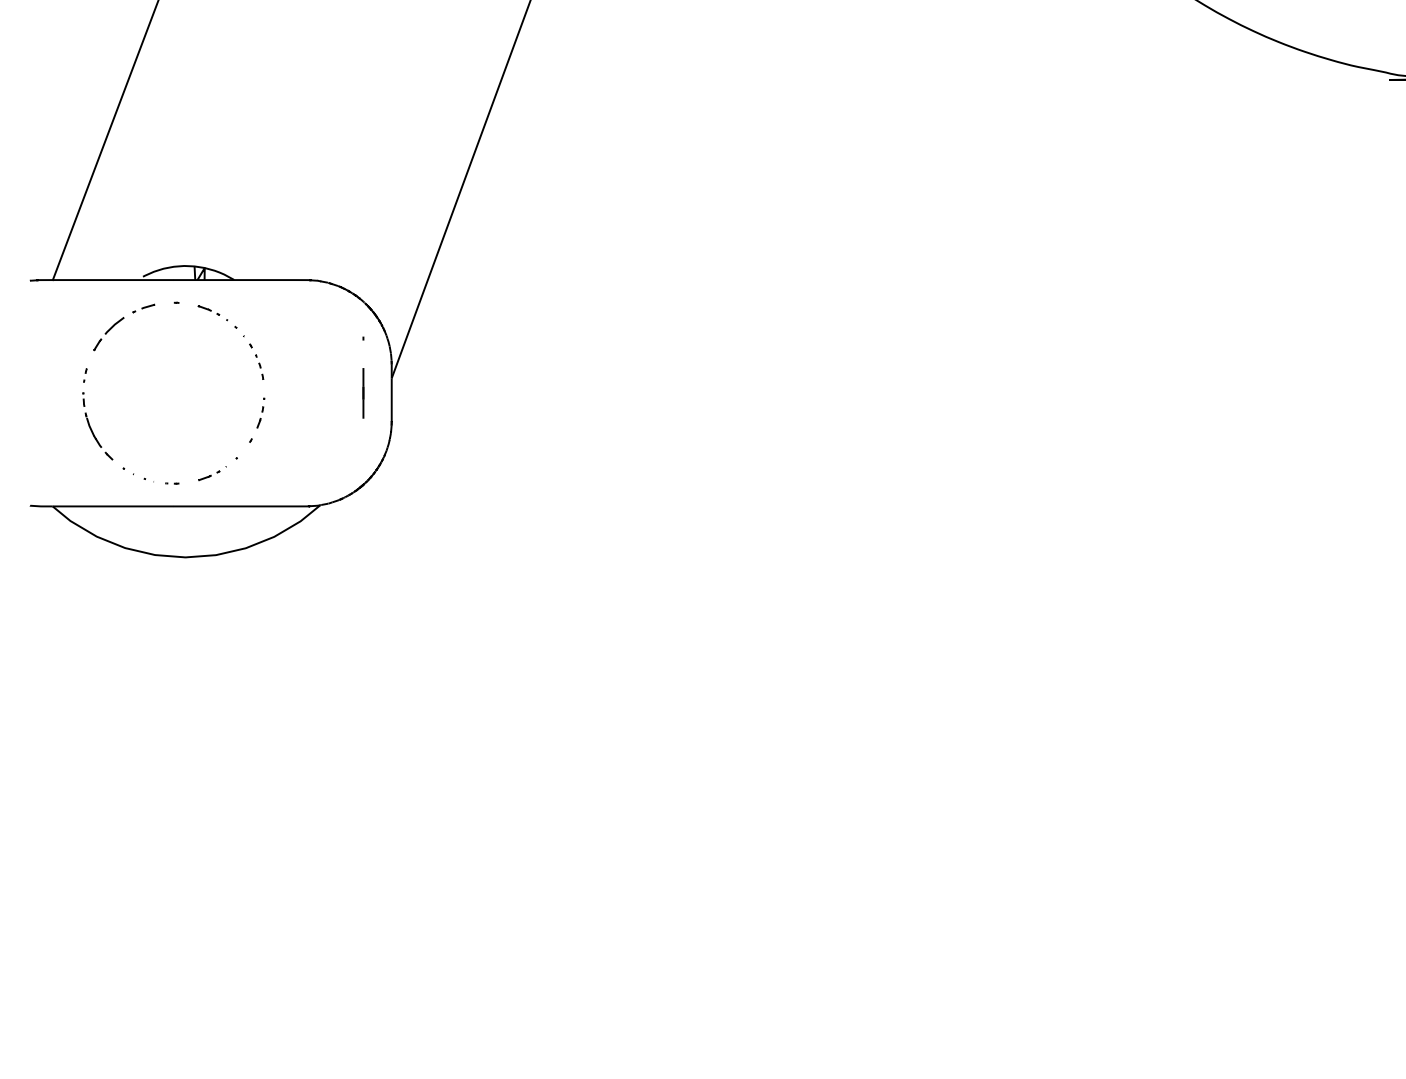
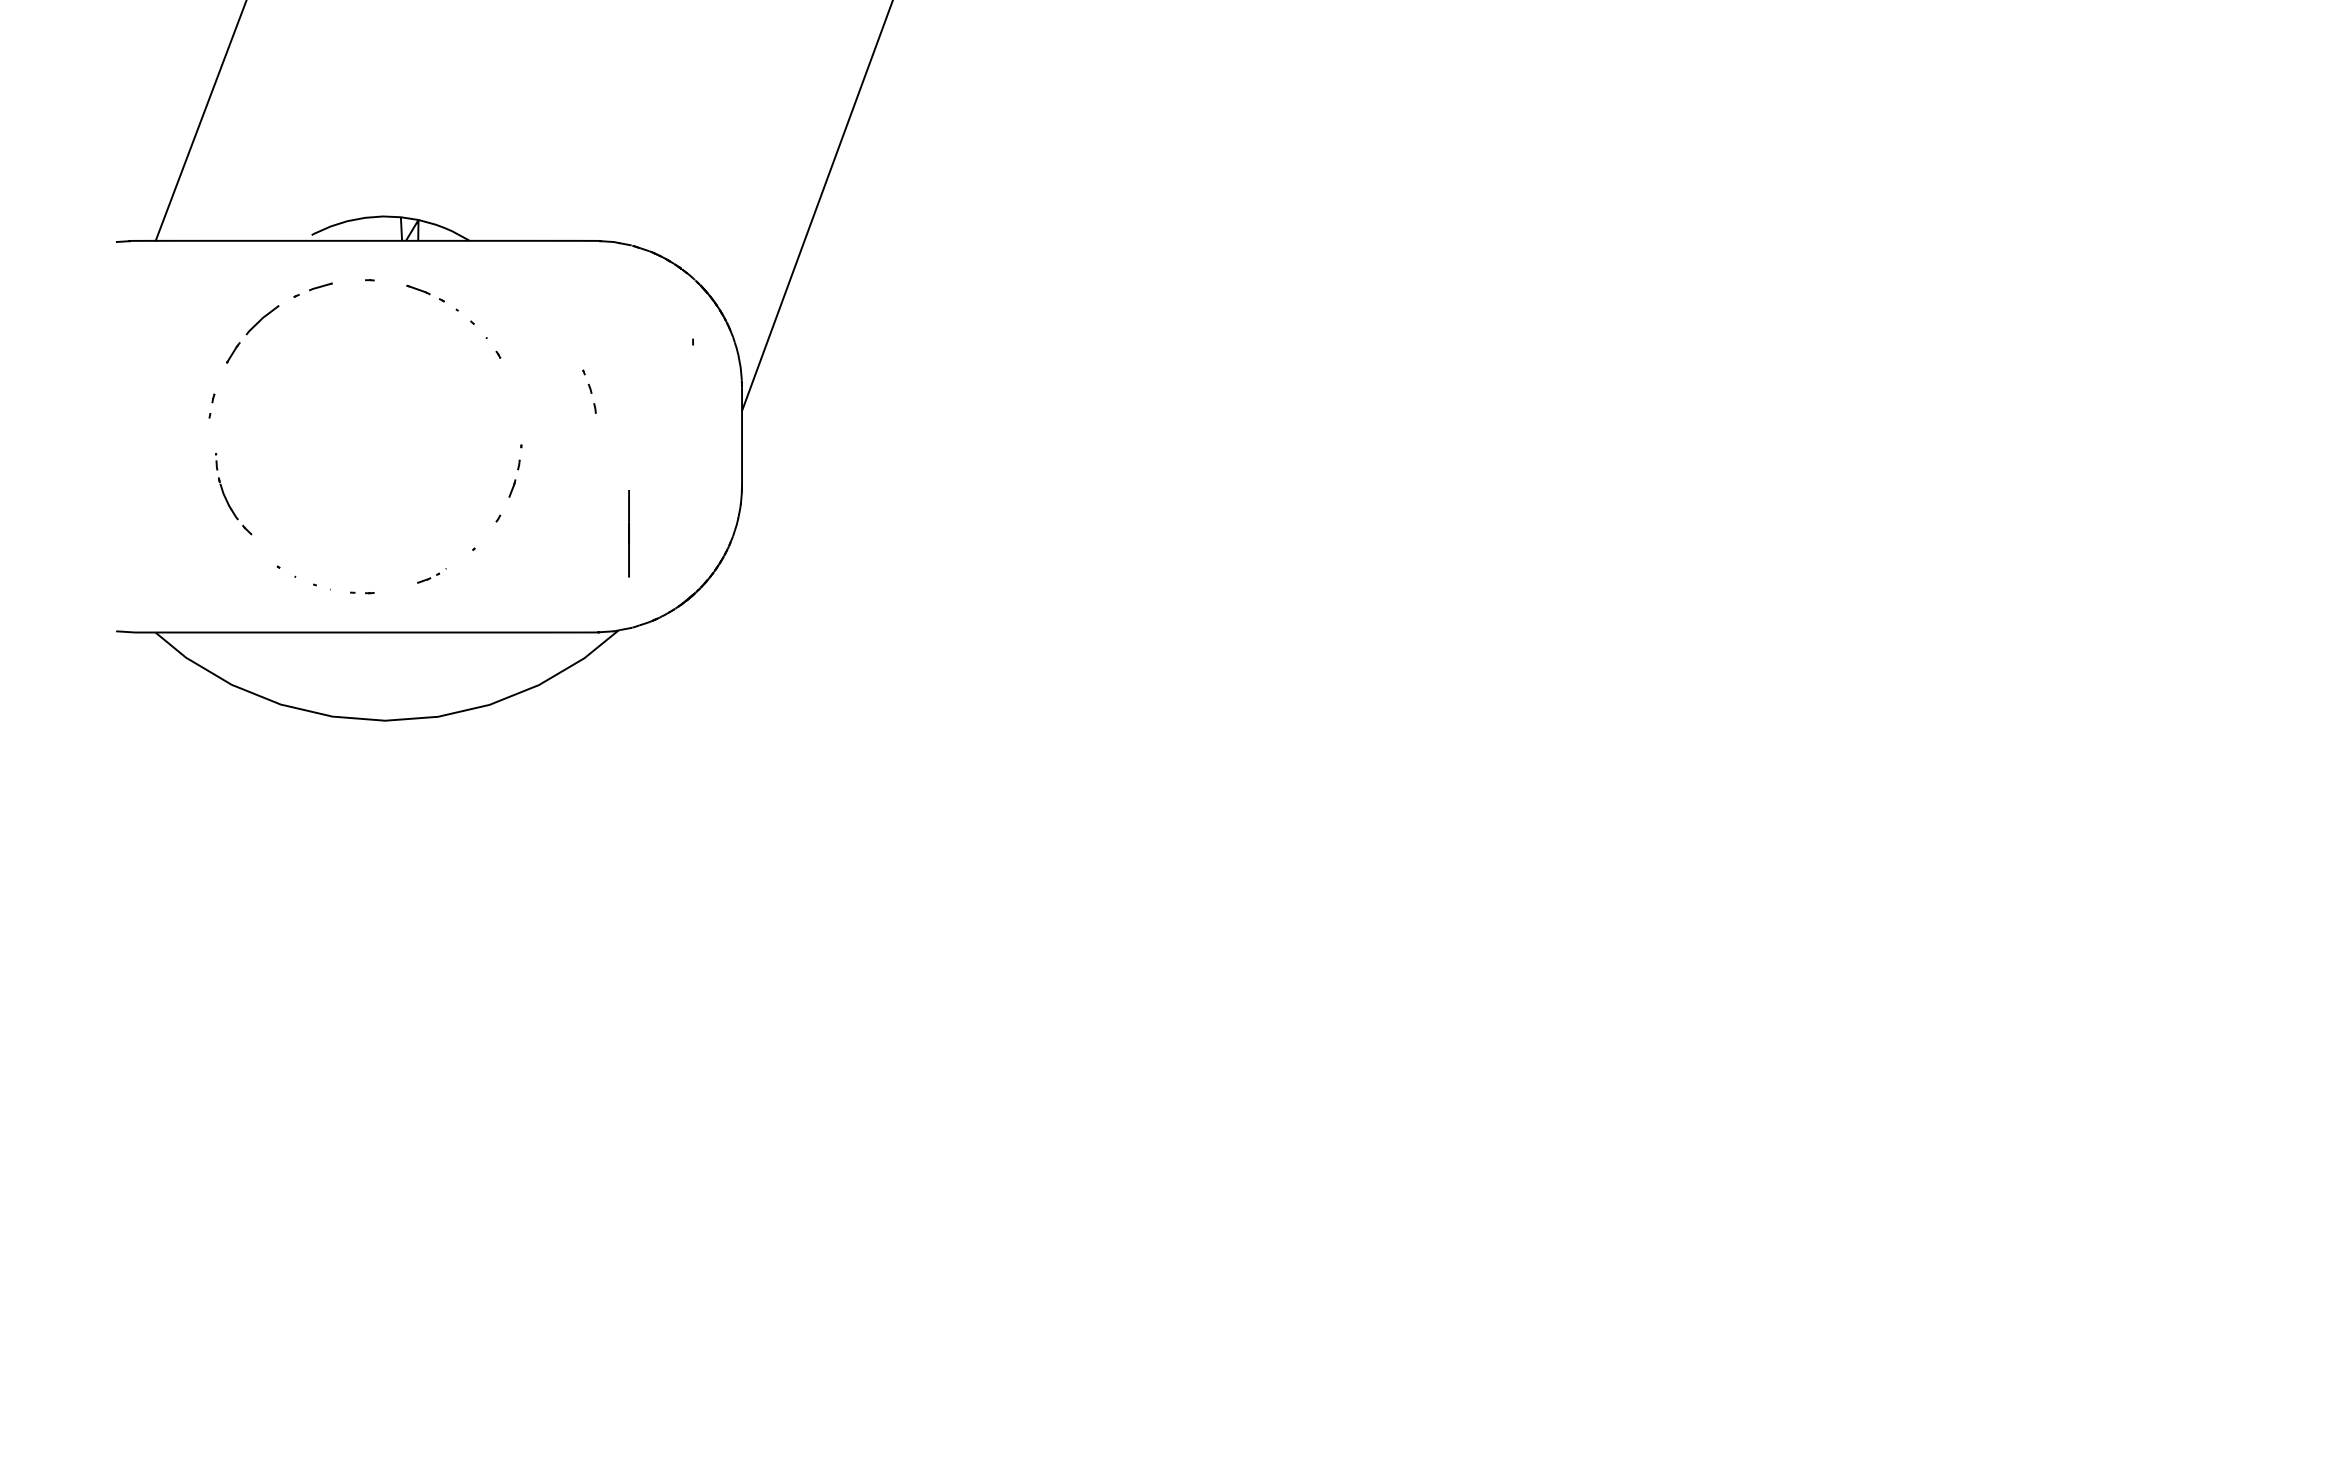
part: (259, 366) -> (589, 390), moved
line: (363, 393) -> (629, 534), moved
part: (97, 426) -> (232, 494), size x0.7
part: (212, 473) -> (431, 575), size x0.6

